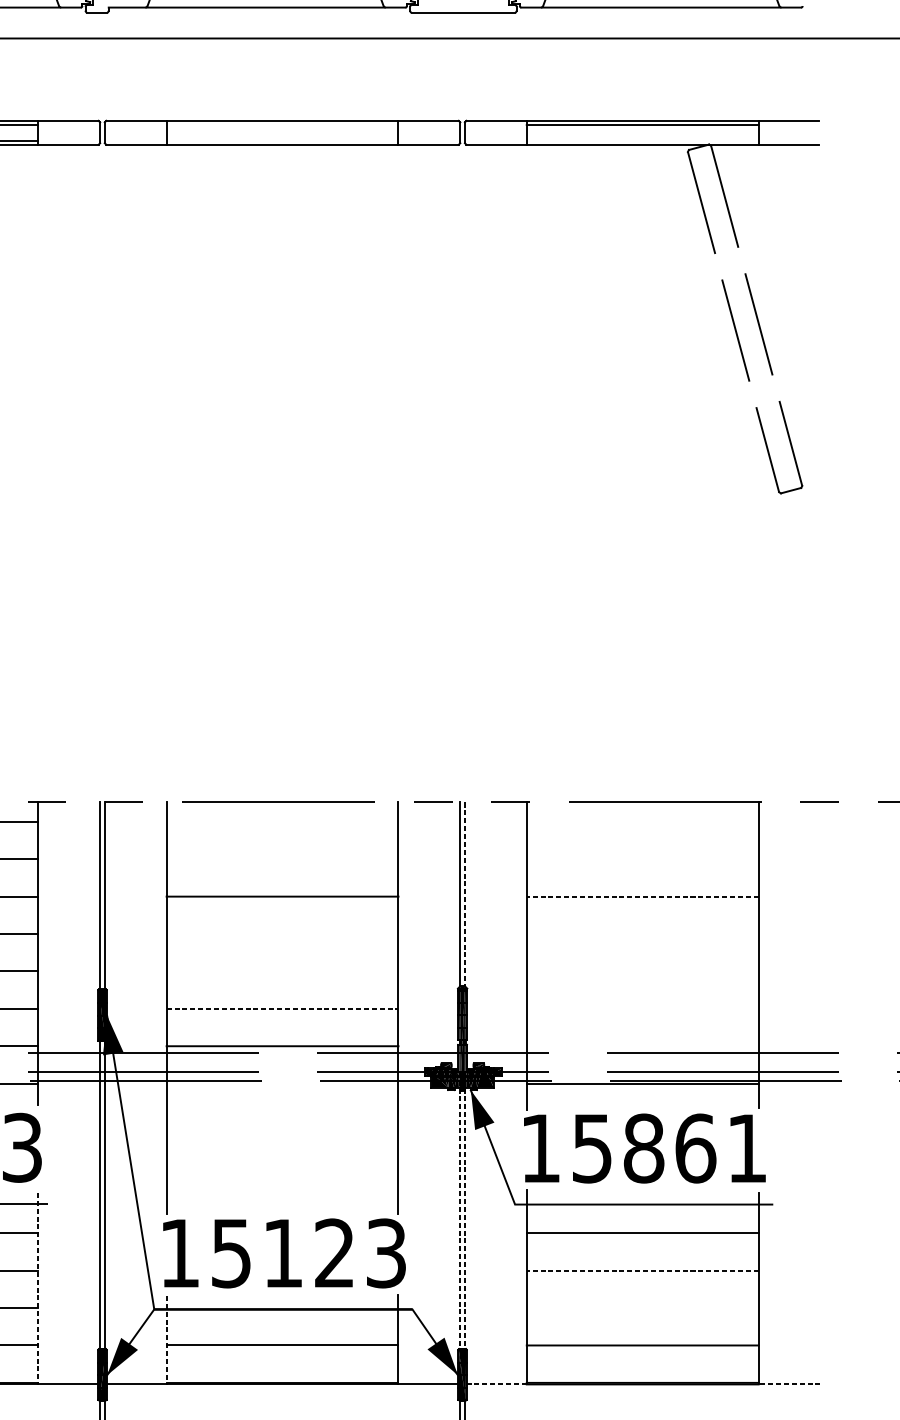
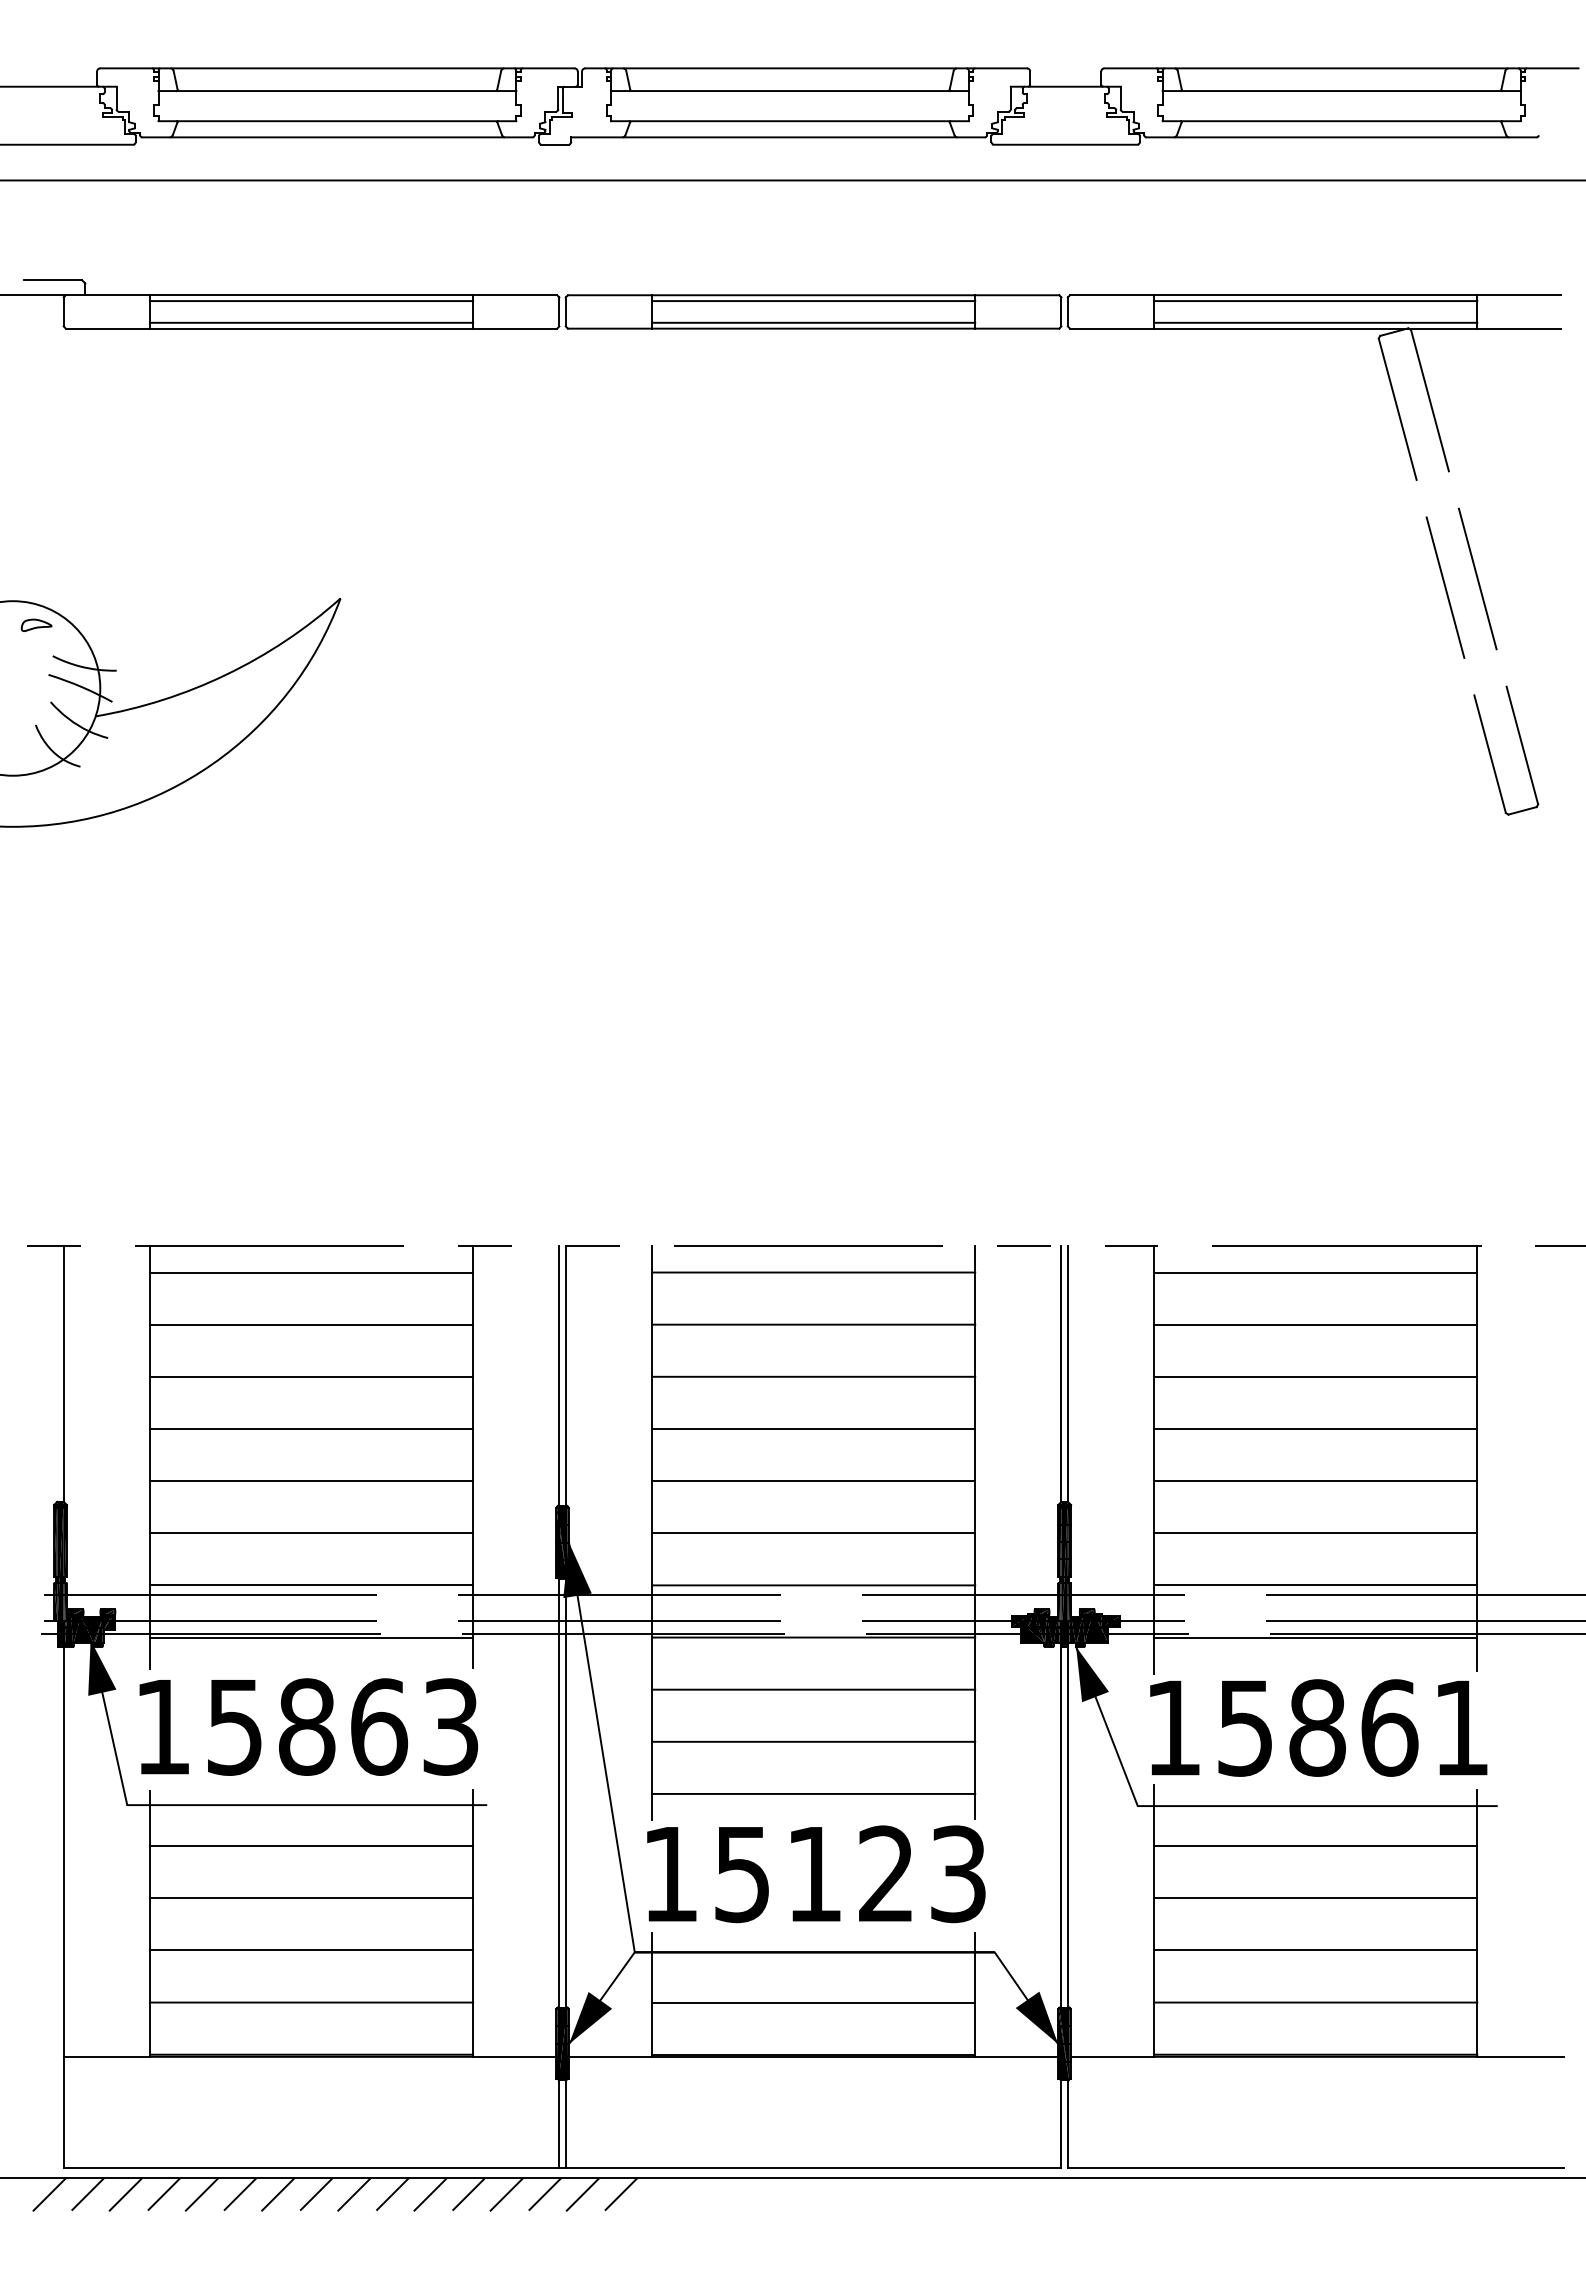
line: (282, 125) -> (813, 301), added
line: (282, 140) -> (813, 322), added
line: (642, 140) -> (1315, 322), added
line: (282, 821) -> (813, 1272), added
line: (642, 821) -> (1315, 1272), added
line: (282, 859) -> (813, 1324), added
line: (642, 859) -> (1315, 1324), added
line: (464, 894) -> (1067, 1374), dashed -> solid
line: (642, 896) -> (1315, 1376), dashed -> solid
line: (282, 933) -> (813, 1428), added
line: (642, 933) -> (1315, 1428), added
line: (282, 971) -> (813, 1481), added
line: (642, 971) -> (1315, 1481), added
line: (282, 1009) -> (813, 1533), dashed -> solid
line: (642, 1009) -> (1315, 1533), added
line: (642, 1046) -> (1315, 1585), added
line: (282, 1083) -> (813, 1637), added
line: (282, 1120) -> (813, 1689), added
line: (282, 1158) -> (813, 1741), added
line: (282, 1195) -> (813, 1793), added
line: (460, 1210) -> (1061, 1814), dashed -> solid
line: (464, 1210) -> (1067, 1814), dashed -> solid
line: (642, 1270) -> (1315, 1898), dashed -> solid
line: (38, 1288) -> (473, 1923), dashed -> solid
line: (642, 1308) -> (1315, 1950), added
line: (166, 1340) -> (652, 1995), dashed -> solid
line: (496, 1384) -> (1112, 2056), dashed -> solid
line: (788, 1384) -> (1519, 2056), dashed -> solid

